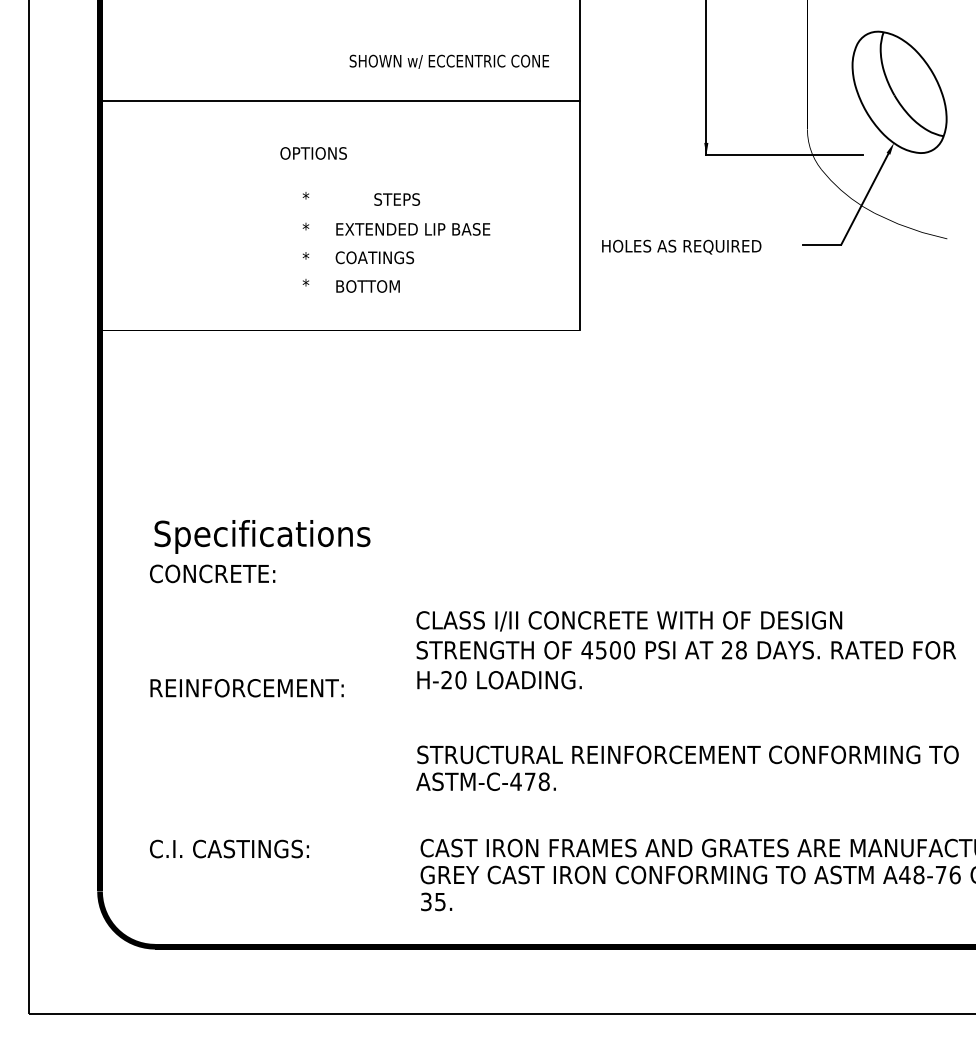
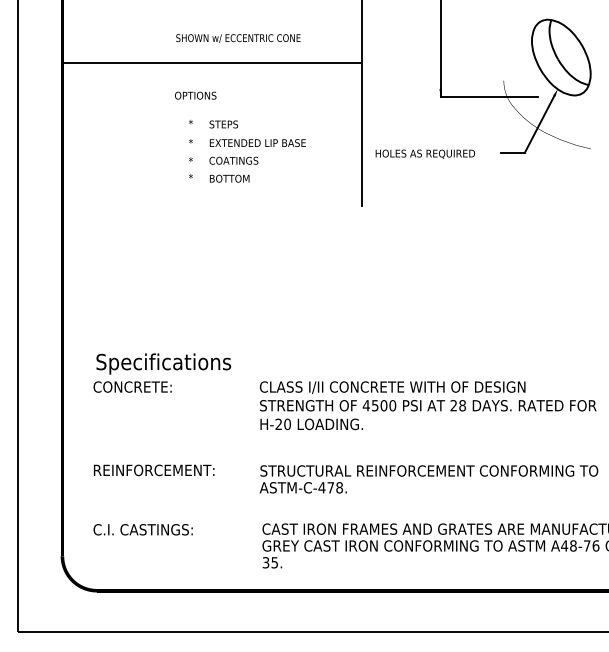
text: (449, 61) -> (238, 38), moved
text: (396, 199) -> (223, 124), moved
text: (260, 550) -> (162, 372), moved
text: (247, 688) -> (154, 470), moved

